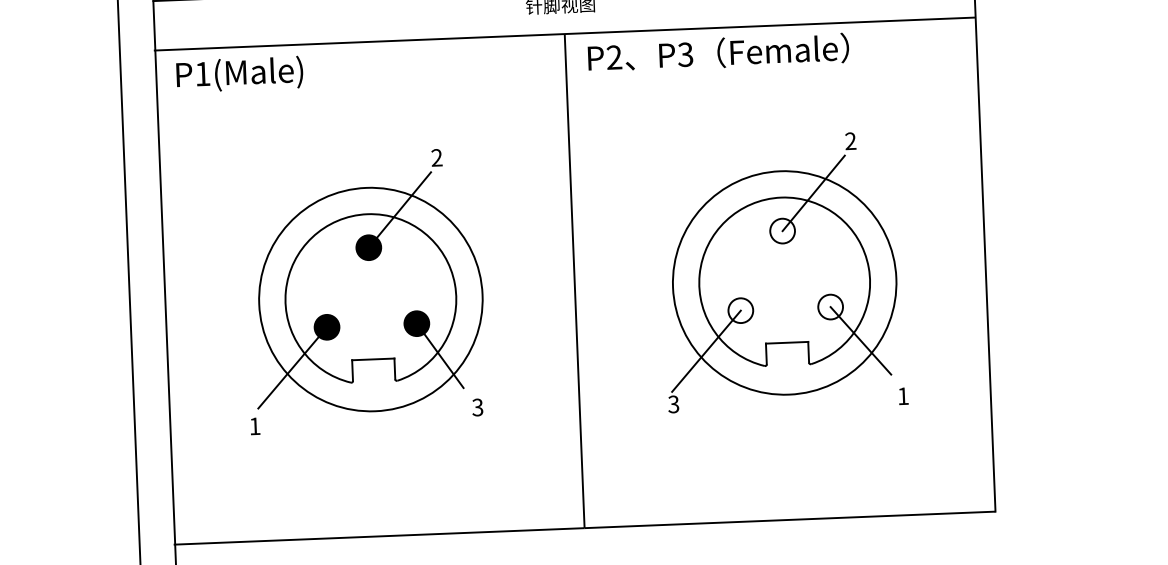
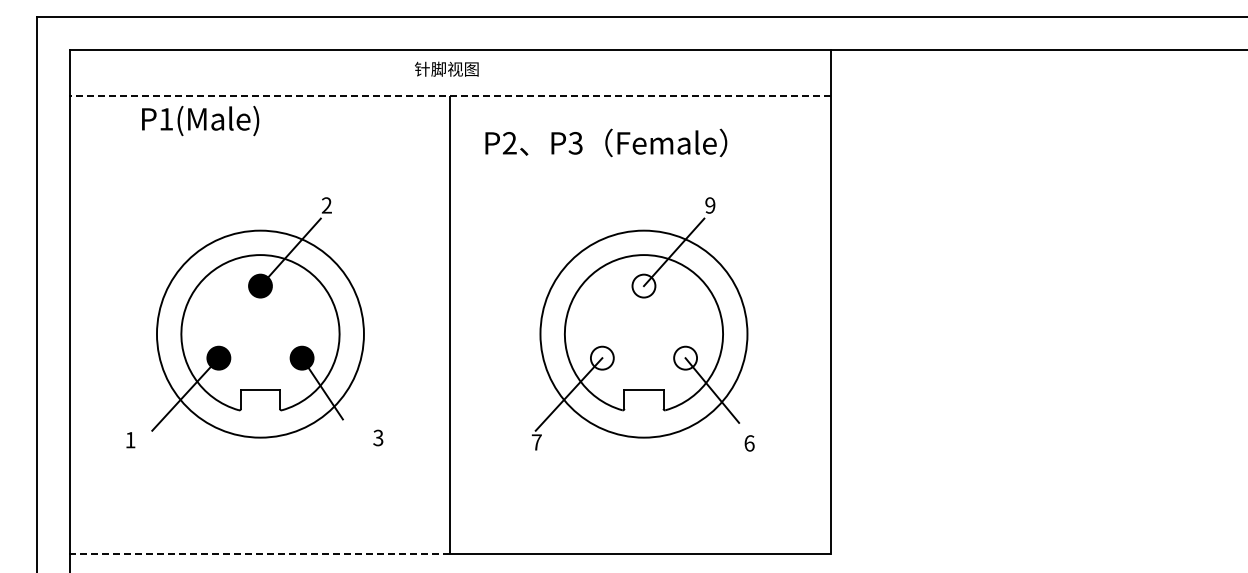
line: (564, 33) -> (449, 95), solid -> dashed
text: (718, 52) -> (606, 142), moved
text: (239, 75) -> (200, 121), moved
text: (850, 141) -> (710, 205), 2 -> 9
text: (903, 396) -> (749, 443), 1 -> 6
text: (673, 404) -> (536, 442), 3 -> 7
text: (477, 406) -> (378, 437), moved
text: (254, 426) -> (130, 440), moved
line: (378, 536) -> (258, 553), solid -> dashed

